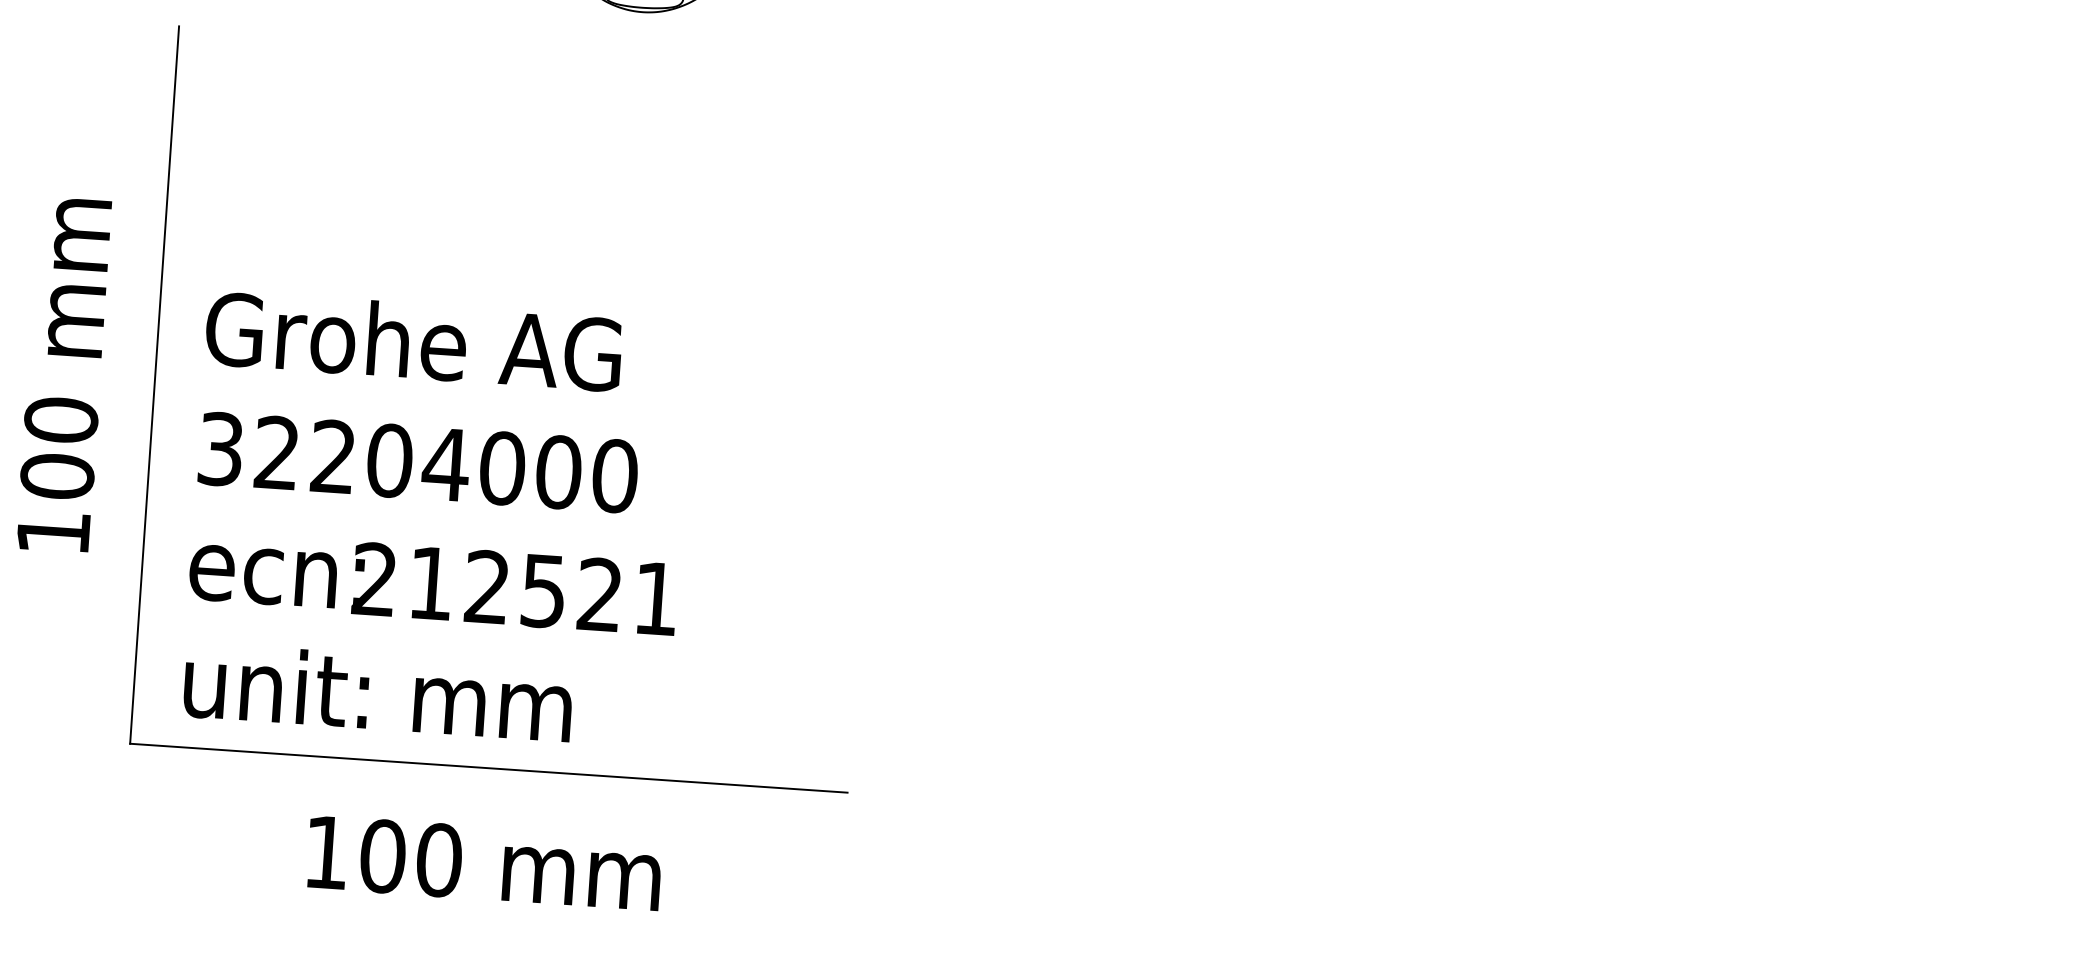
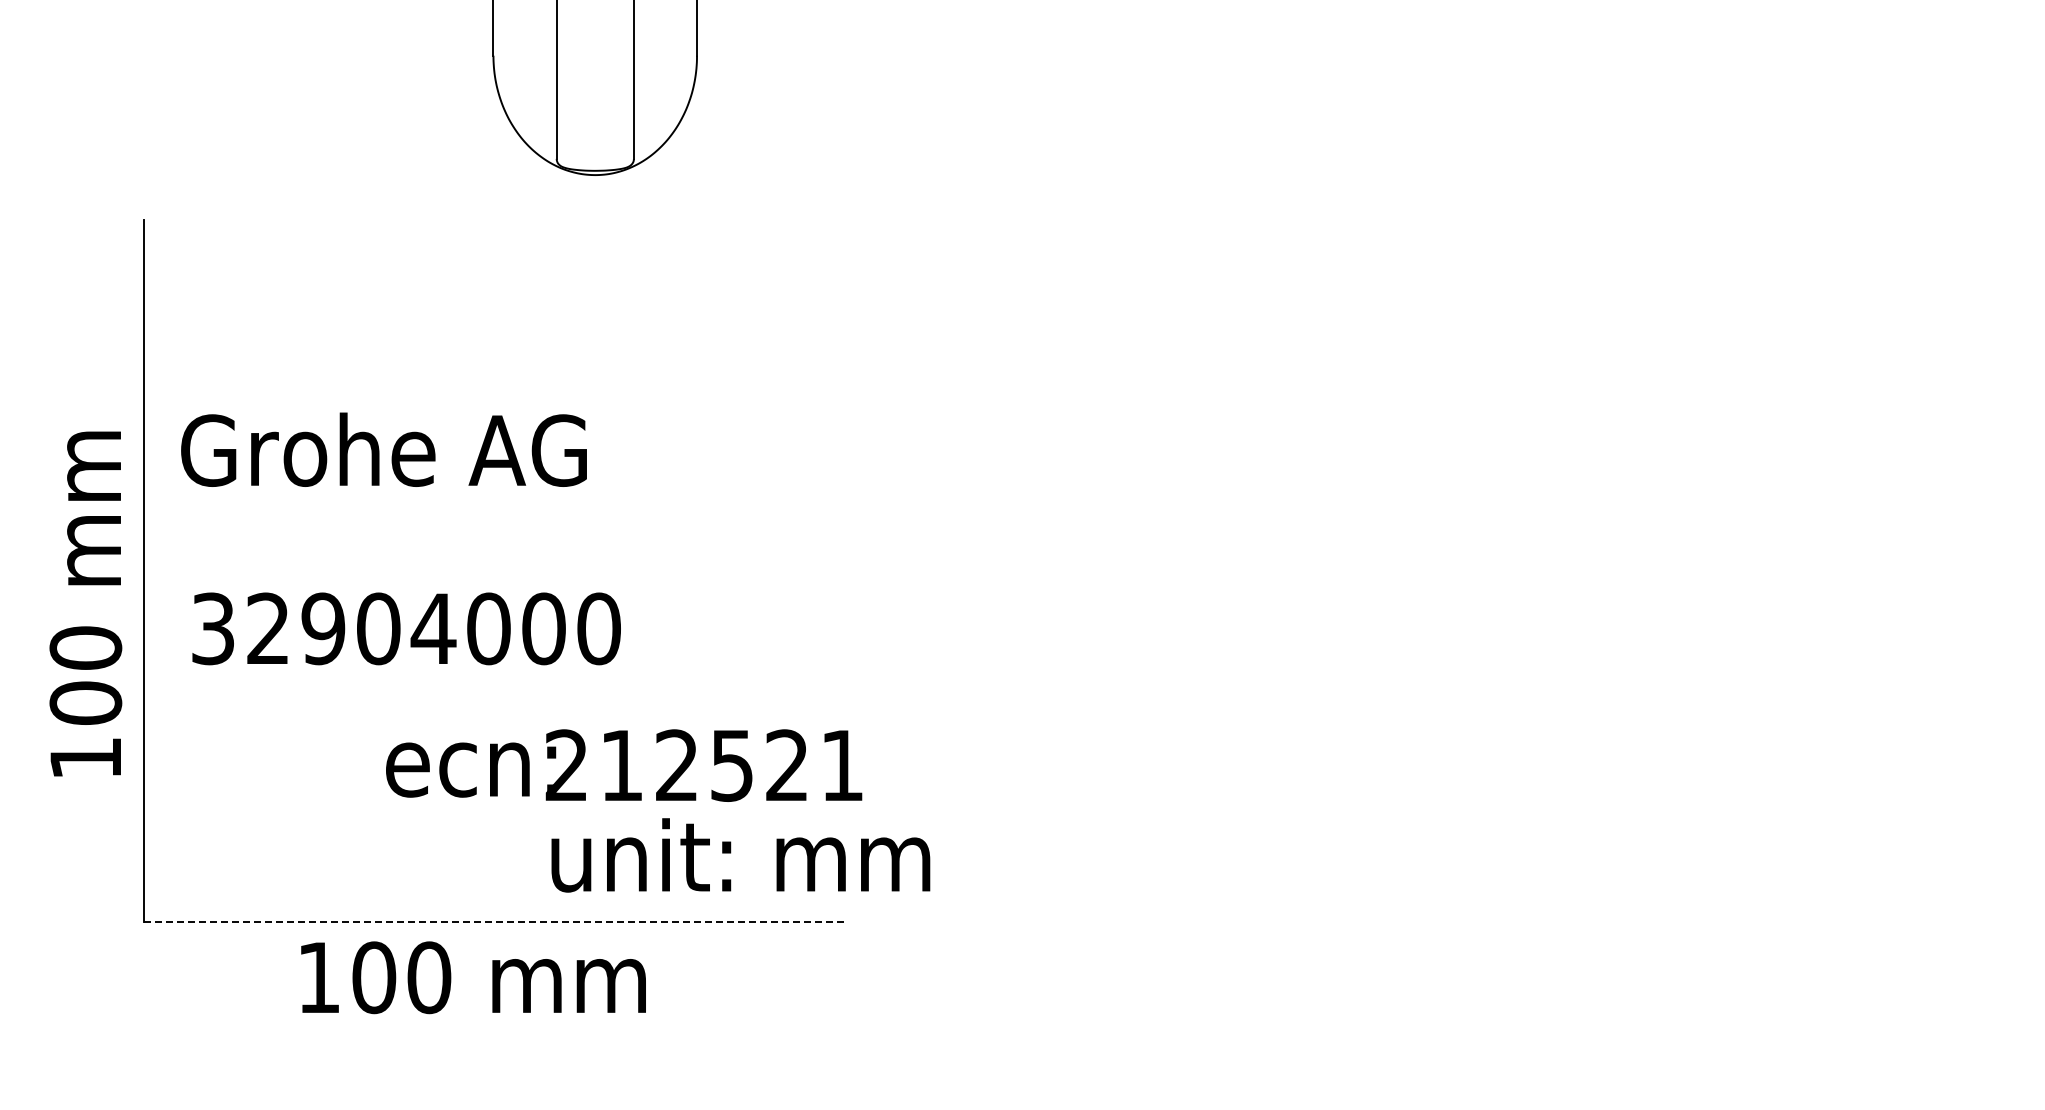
text: (413, 340) -> (383, 449), moved
text: (63, 374) -> (85, 603), moved
text: (333, 456) -> (323, 628), 32204000 -> 32904000
text: (433, 583) -> (624, 765), moved
text: (378, 692) -> (740, 855), moved
line: (489, 768) -> (496, 921), solid -> dashed
text: (484, 863) -> (473, 977), moved

